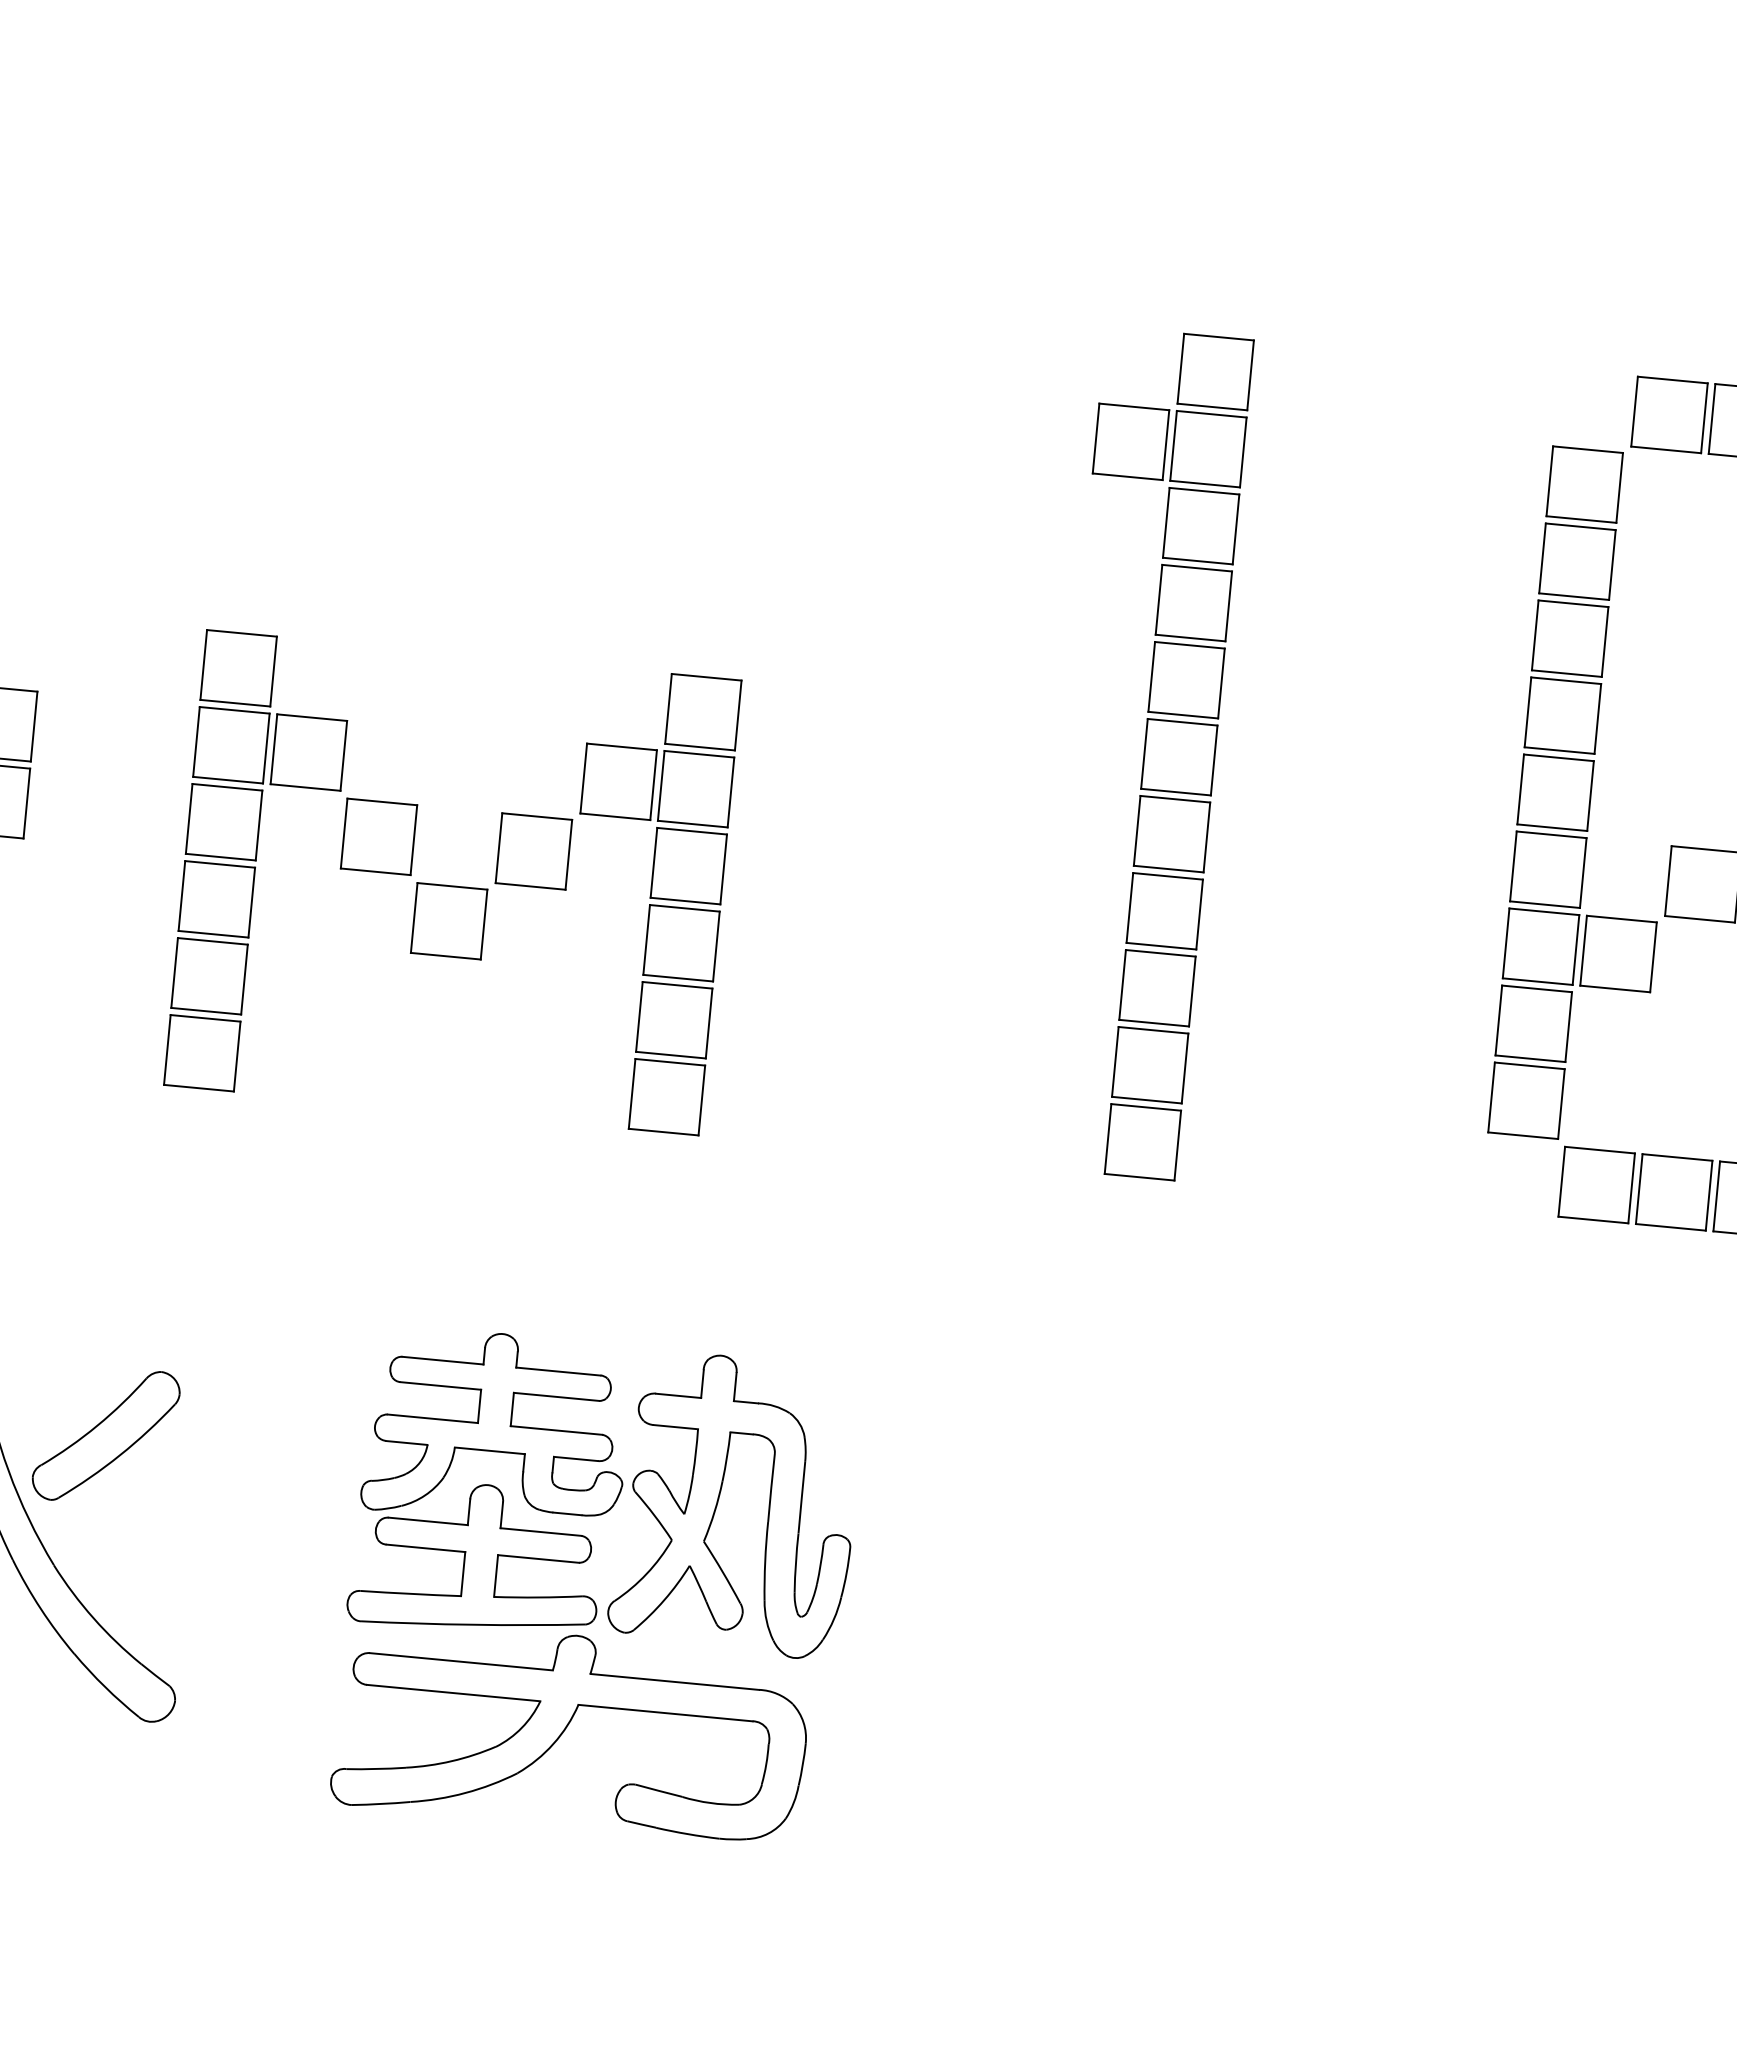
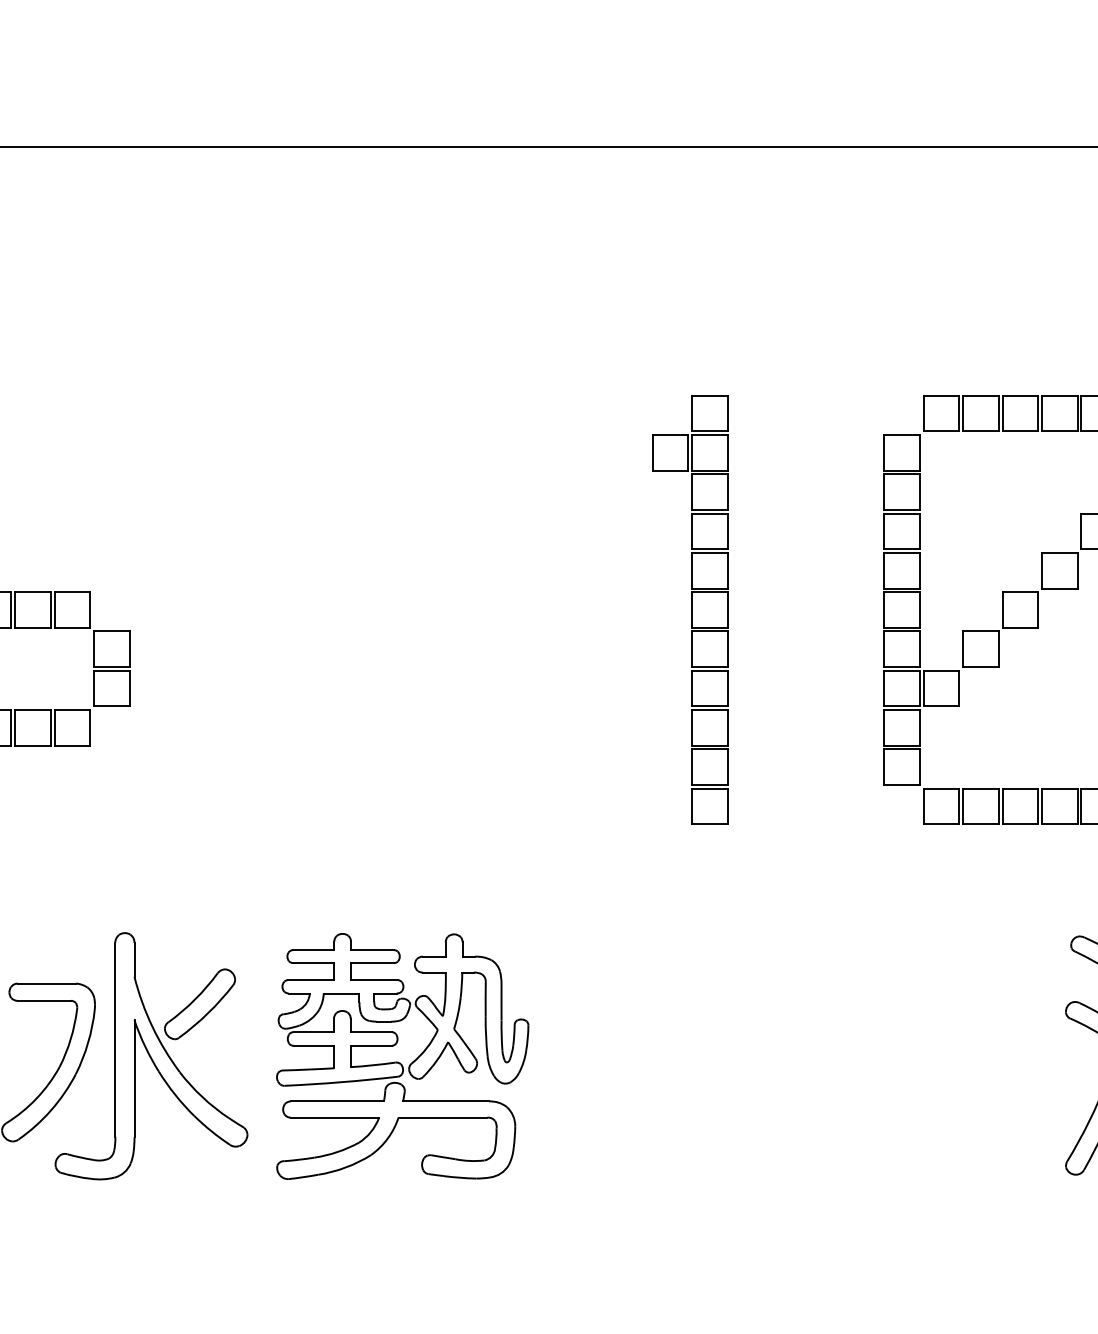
part: (452, 881) -> (348, 707), removed
part: (592, 1597) -> (400, 1062), moved

